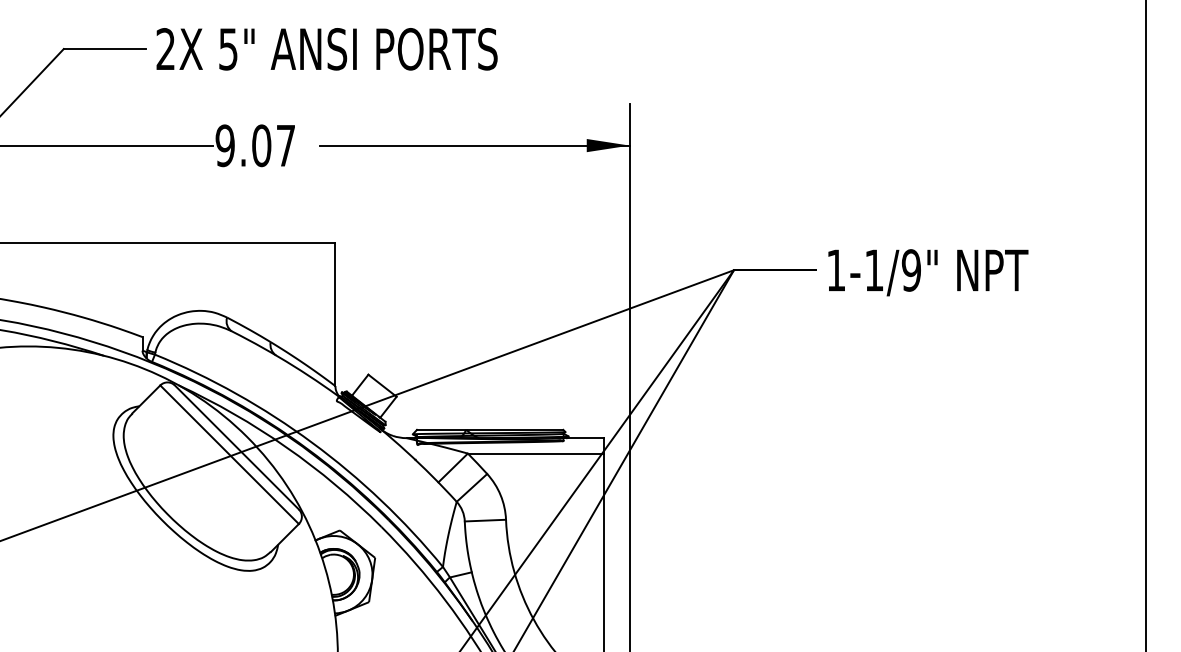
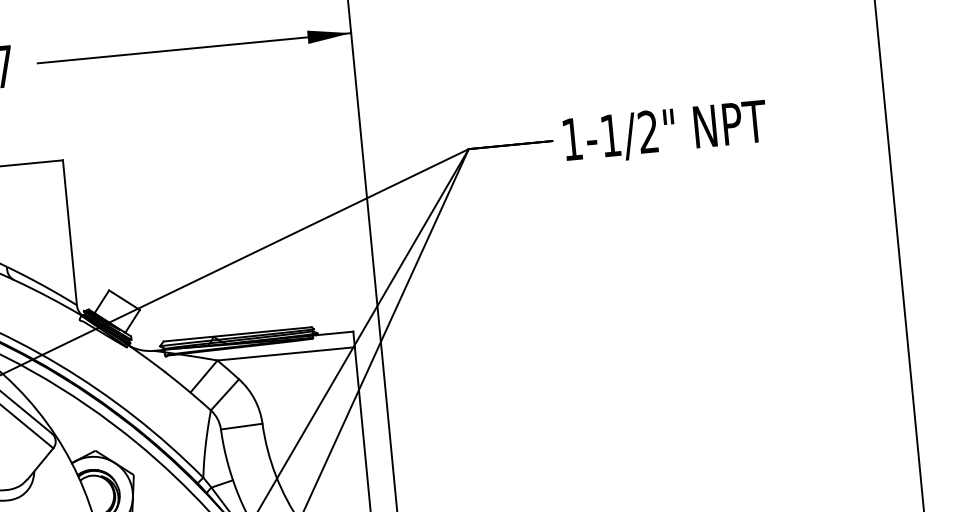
text: (910, 270) -> (647, 132), 1-1/9" -> 1-1/2"

